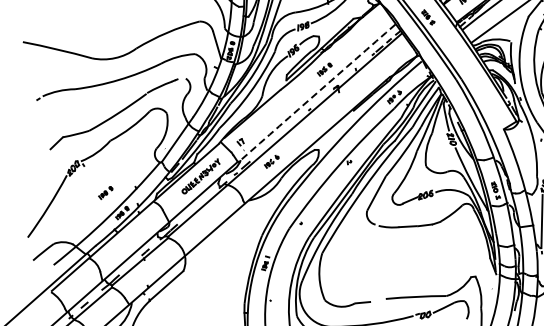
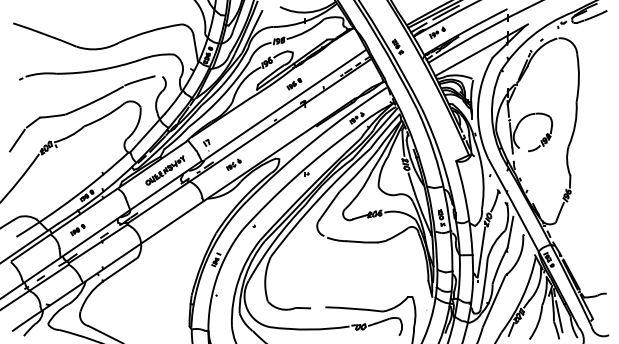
arc: (318, 92) -> (285, 104), dashed -> solid
line: (42, 164) -> (17, 140), added
part: (105, 193) -> (77, 230), moved

